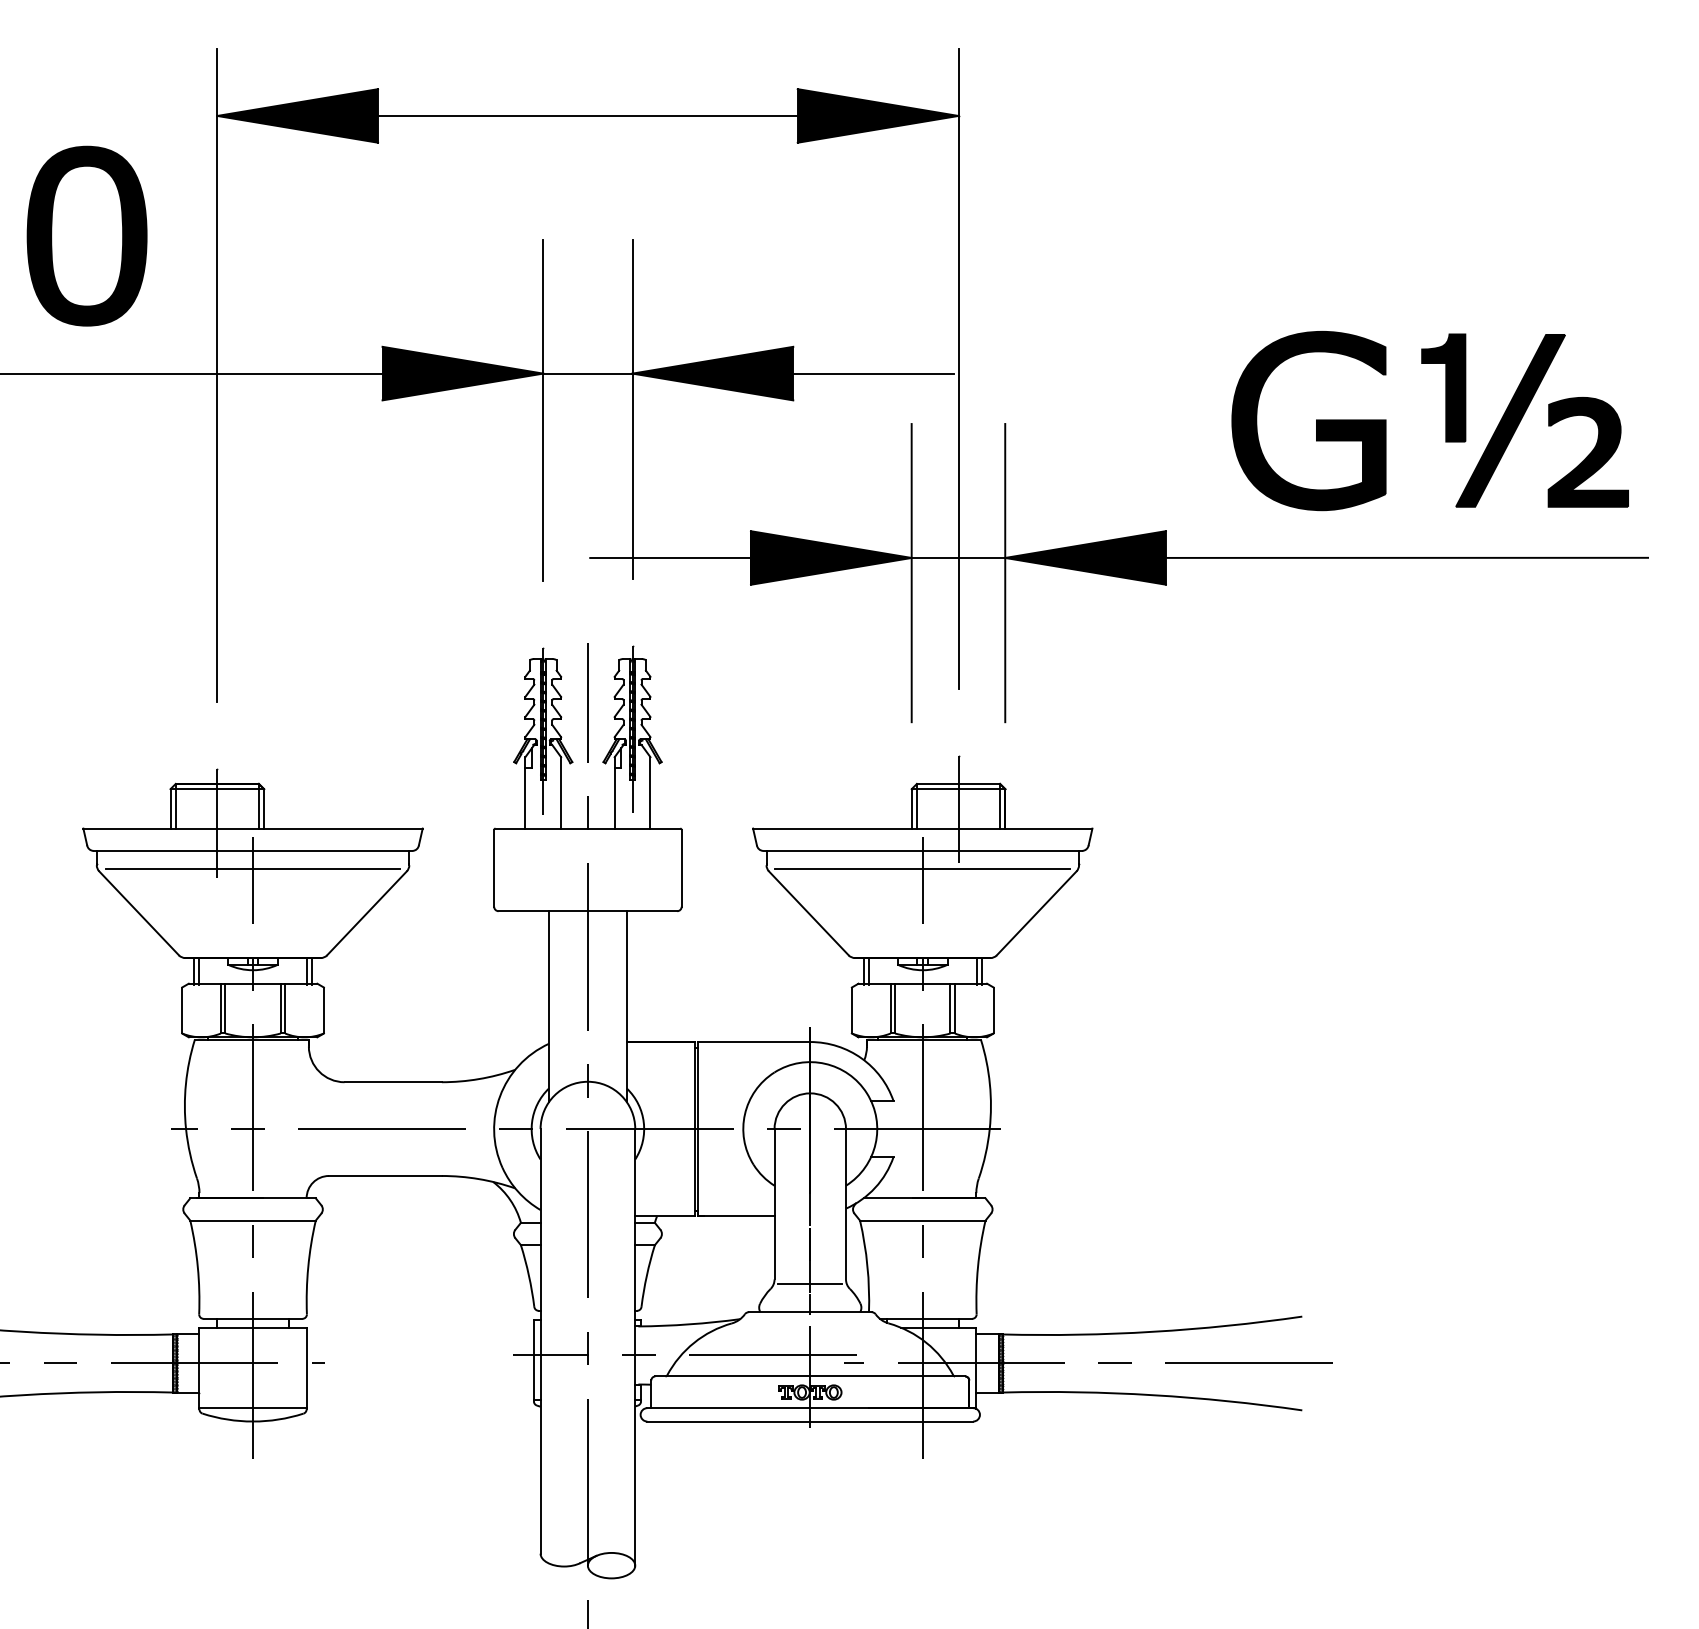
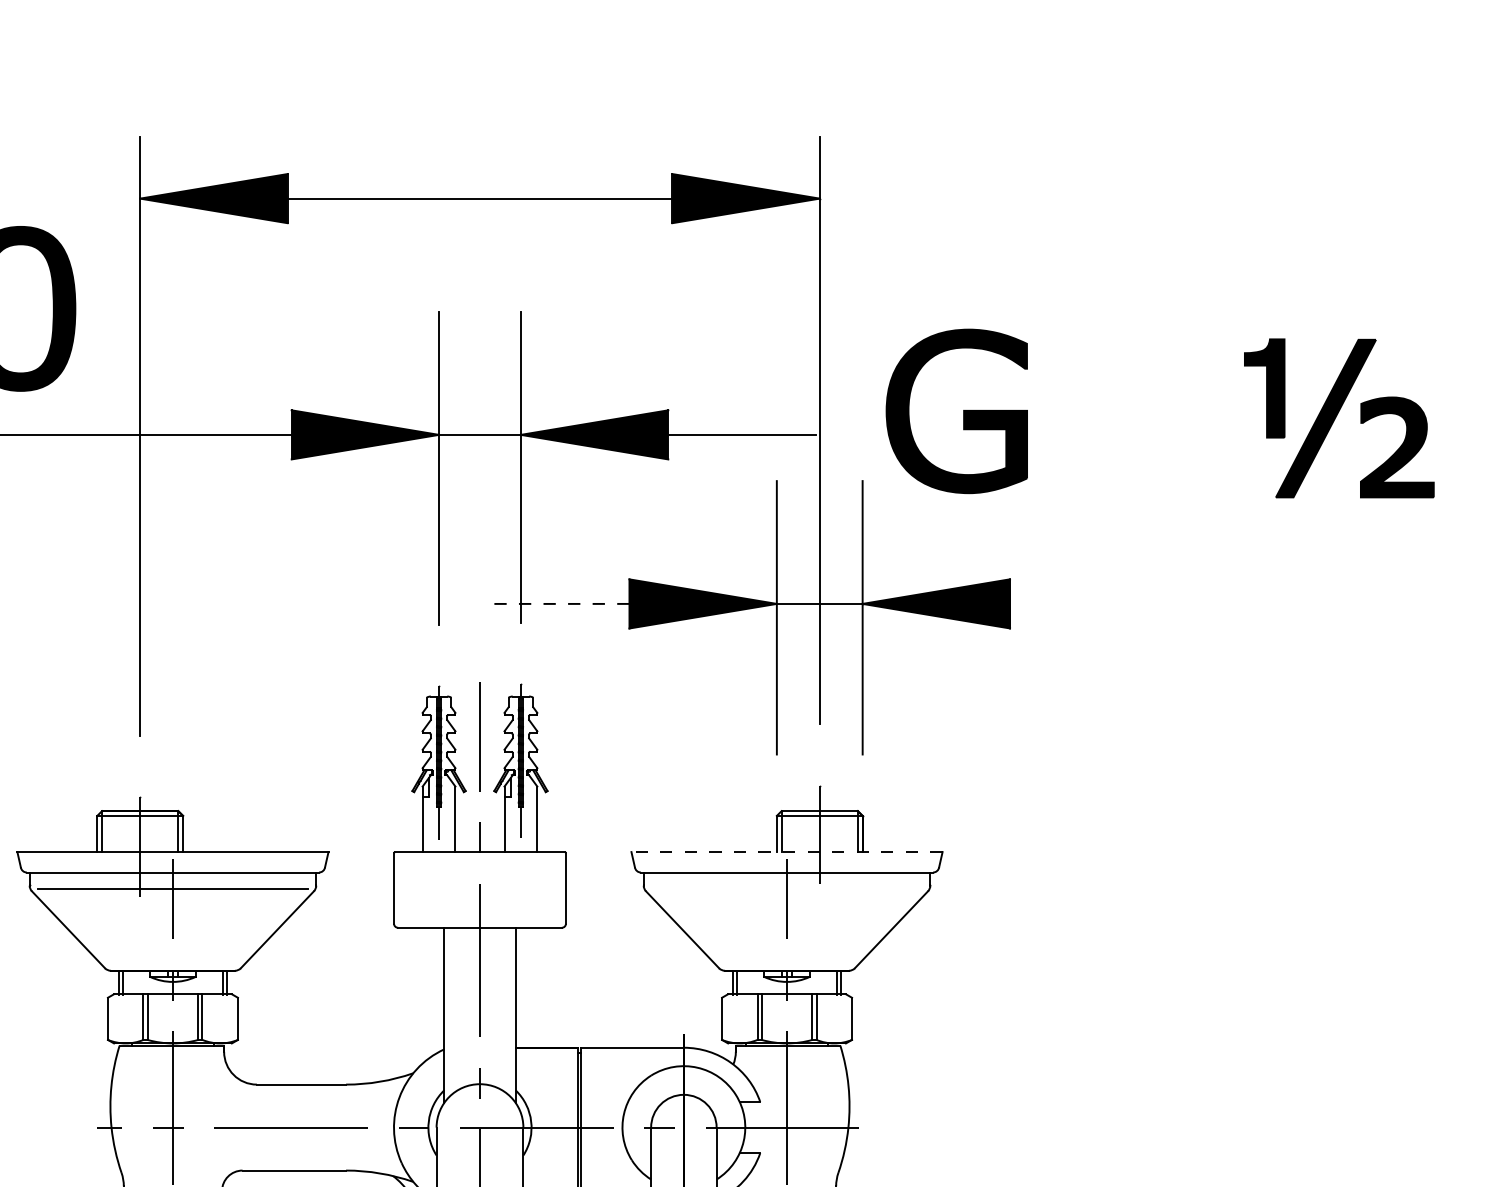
part: (1524, 420) -> (1338, 418), moved
part: (1316, 421) -> (963, 411), moved
line: (1407, 557) -> (1231, 603), removed
line: (670, 558) -> (555, 604), solid -> dashed
line: (922, 828) -> (786, 851), solid -> dashed
line: (922, 868) -> (786, 888), removed

